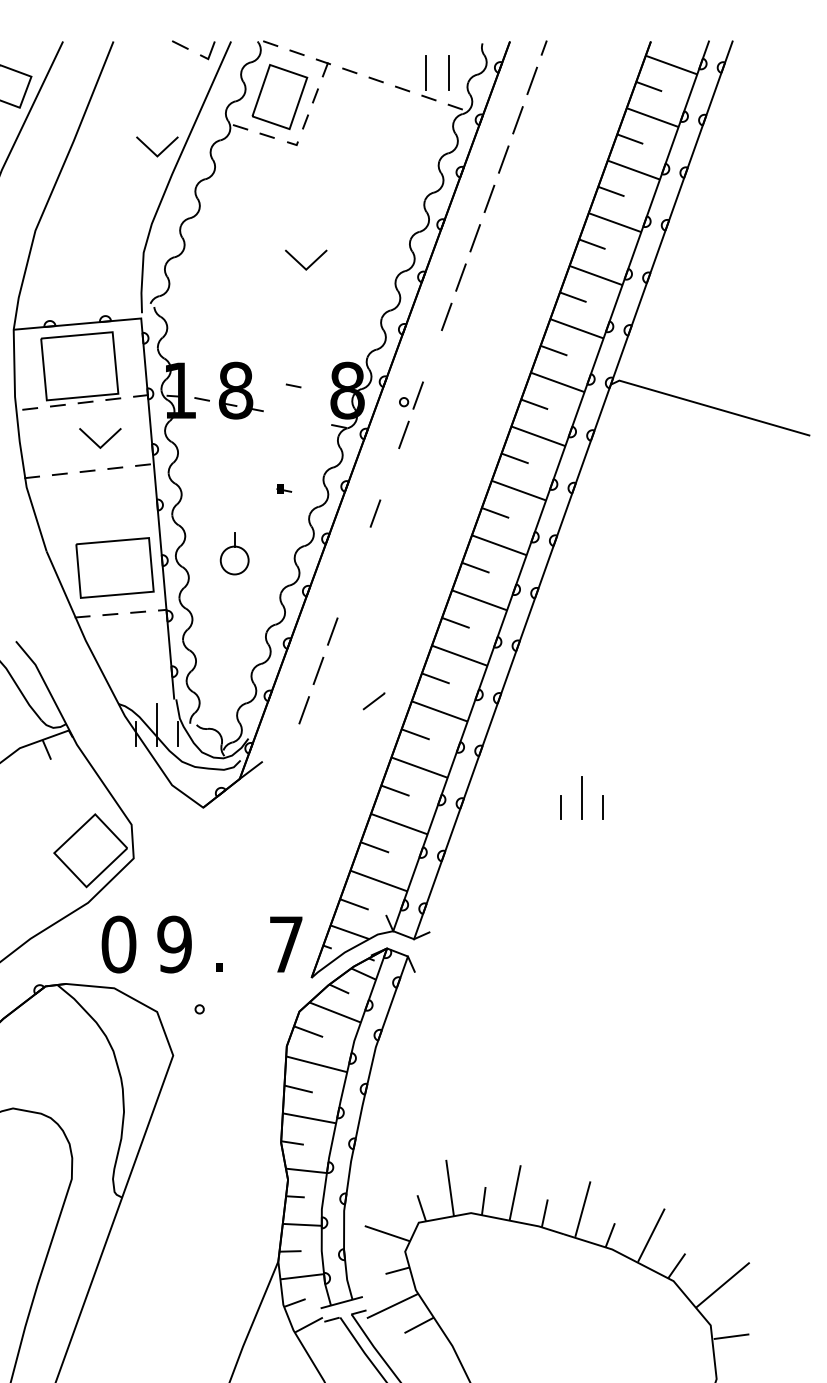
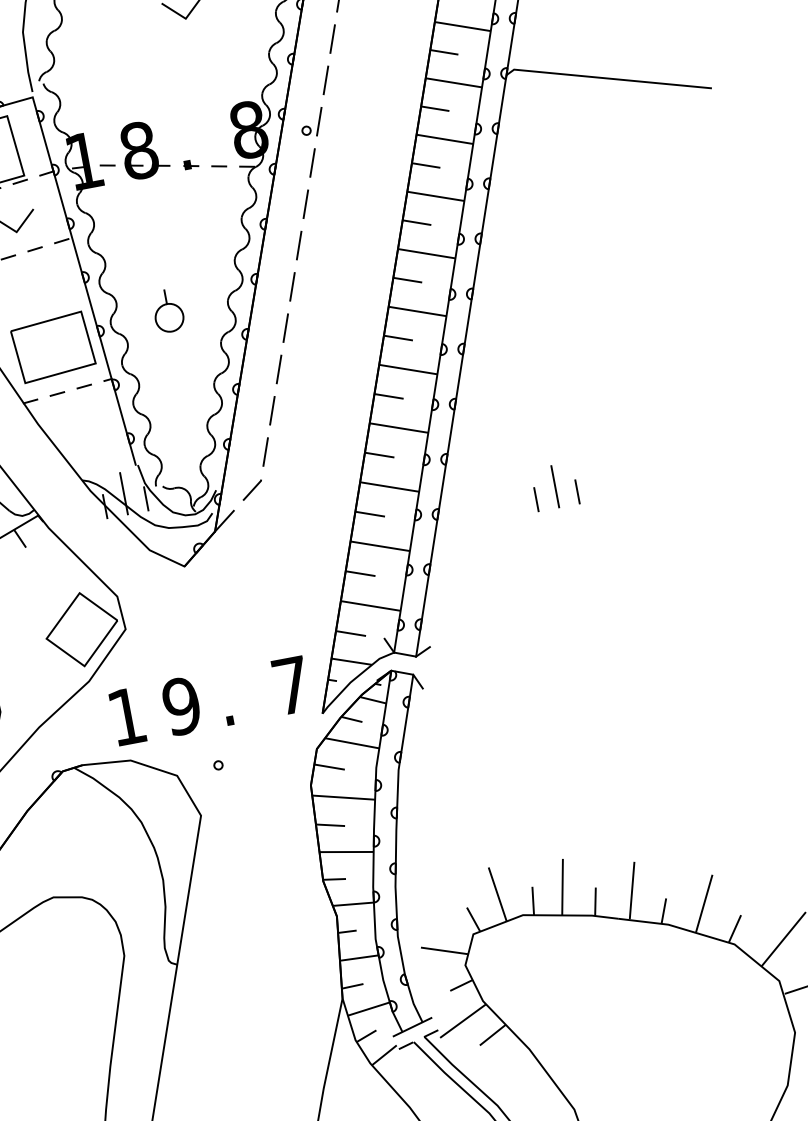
line: (432, 356) -> (326, 80), added
line: (293, 385) -> (219, 165), moved
line: (389, 474) -> (305, 204), added
part: (284, 488) -> (191, 164), moved
line: (360, 552) -> (291, 286), added
line: (346, 592) -> (285, 328), added
line: (373, 701) -> (251, 490), moved
text: (118, 944) -> (126, 716), 0 -> 1

